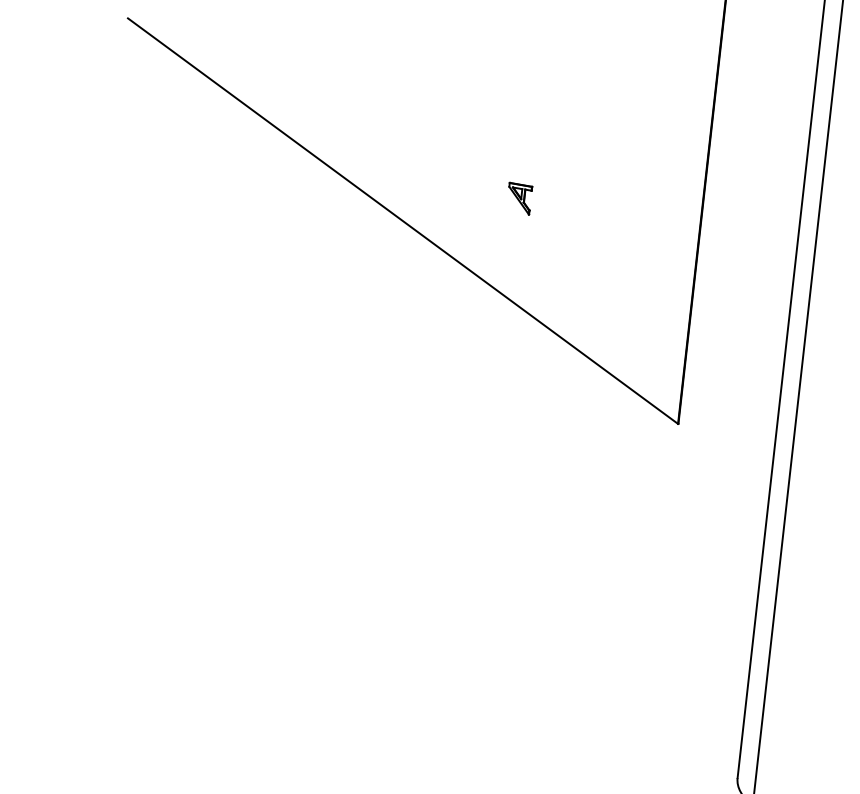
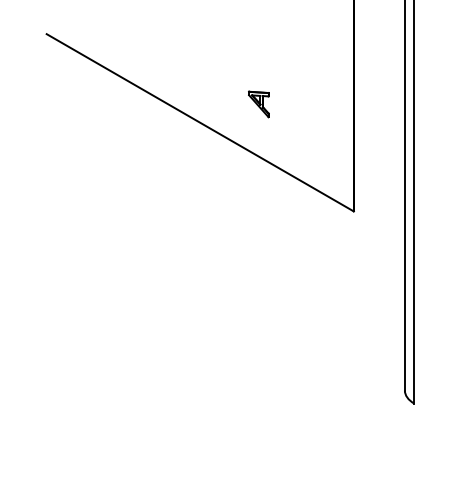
part: (518, 198) -> (258, 104), size x1.67

